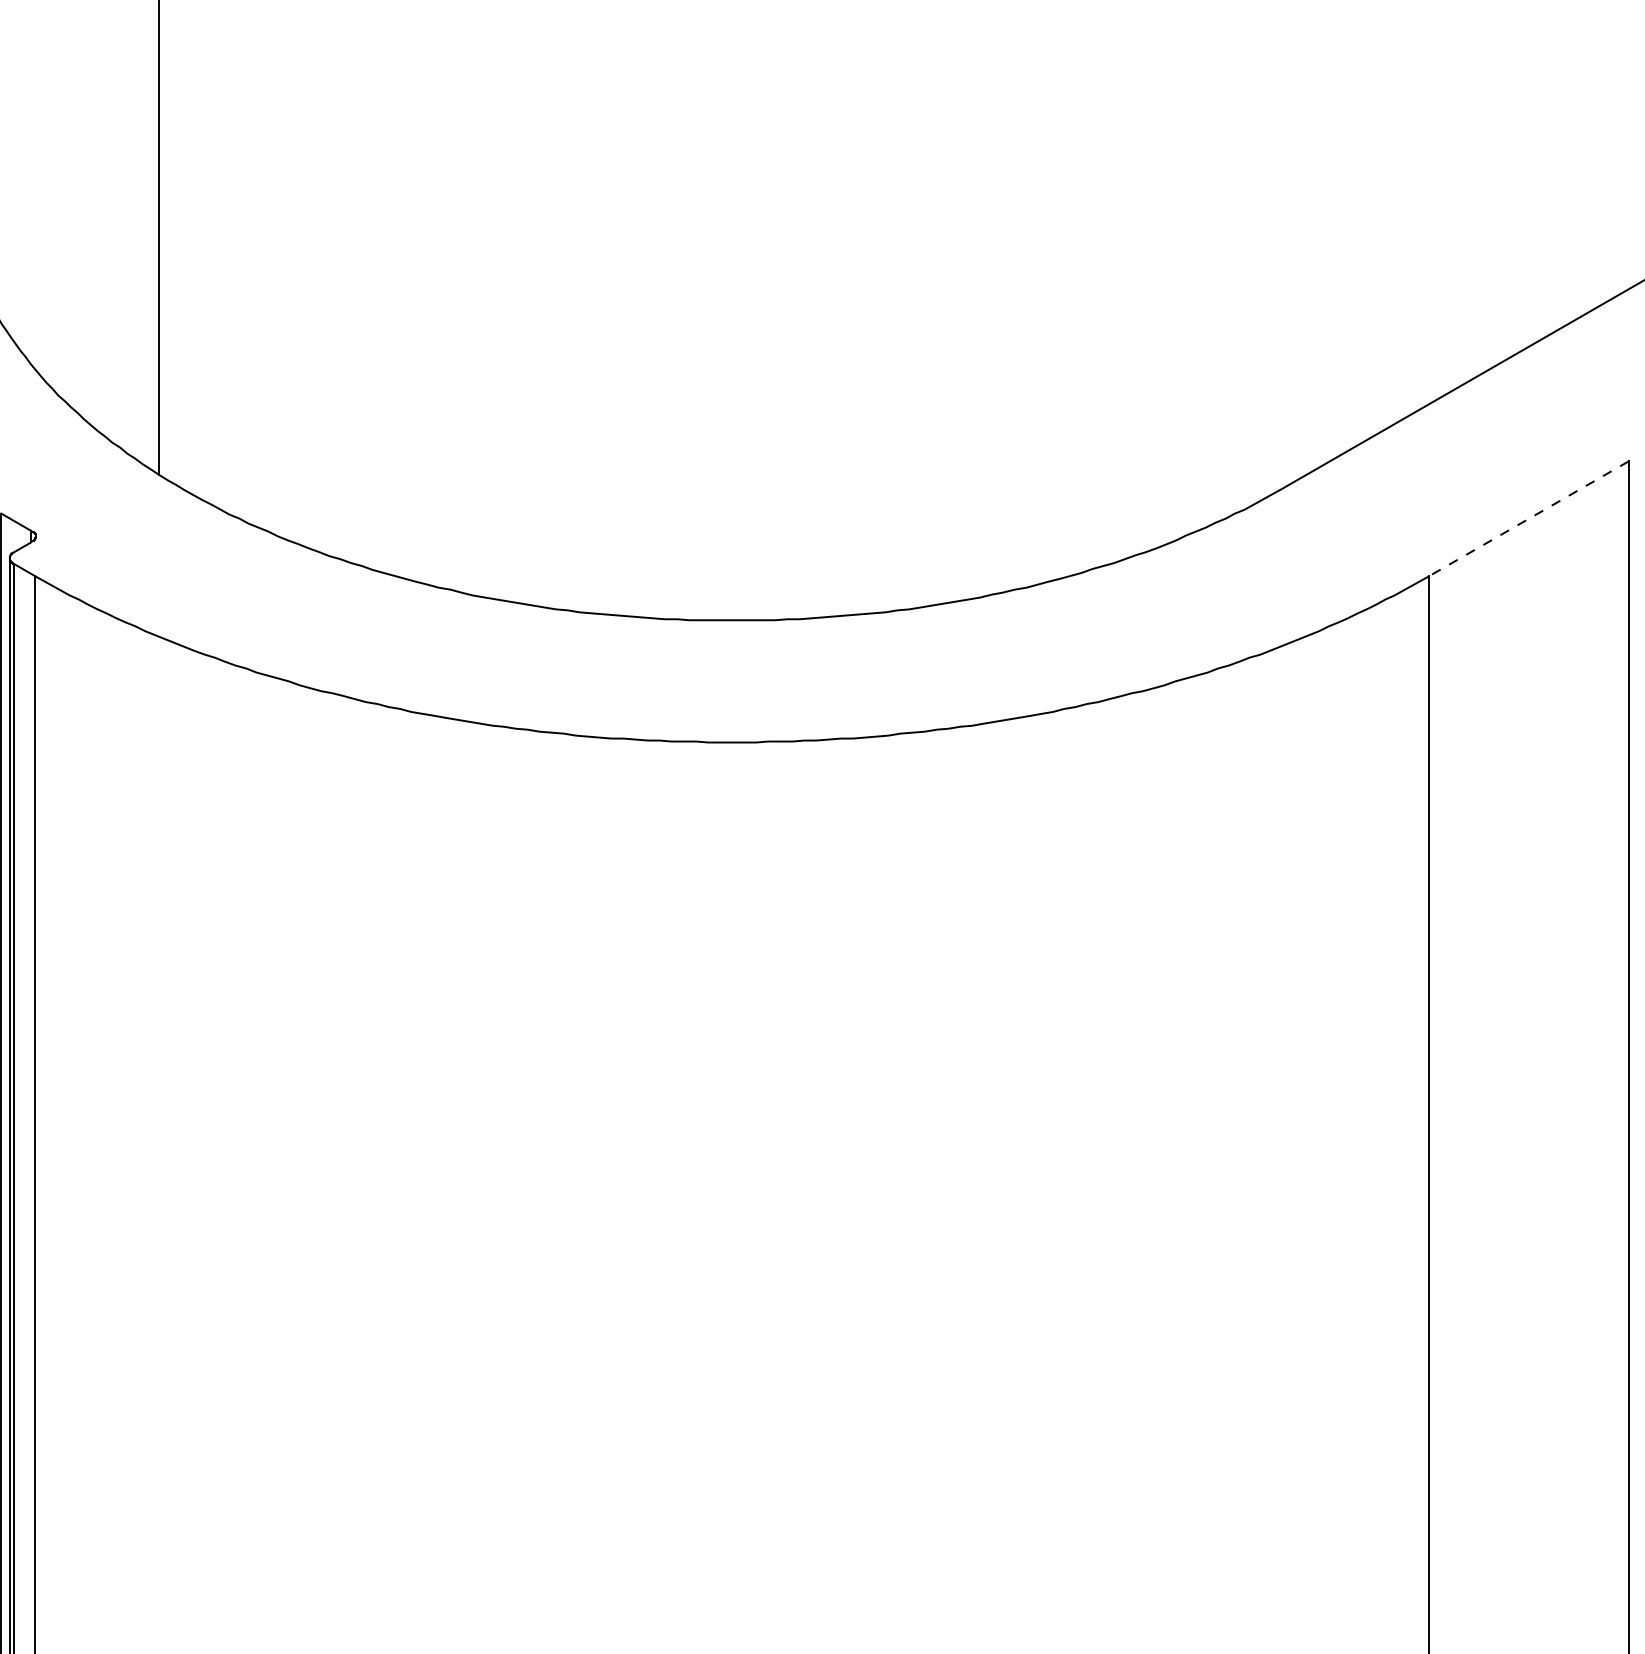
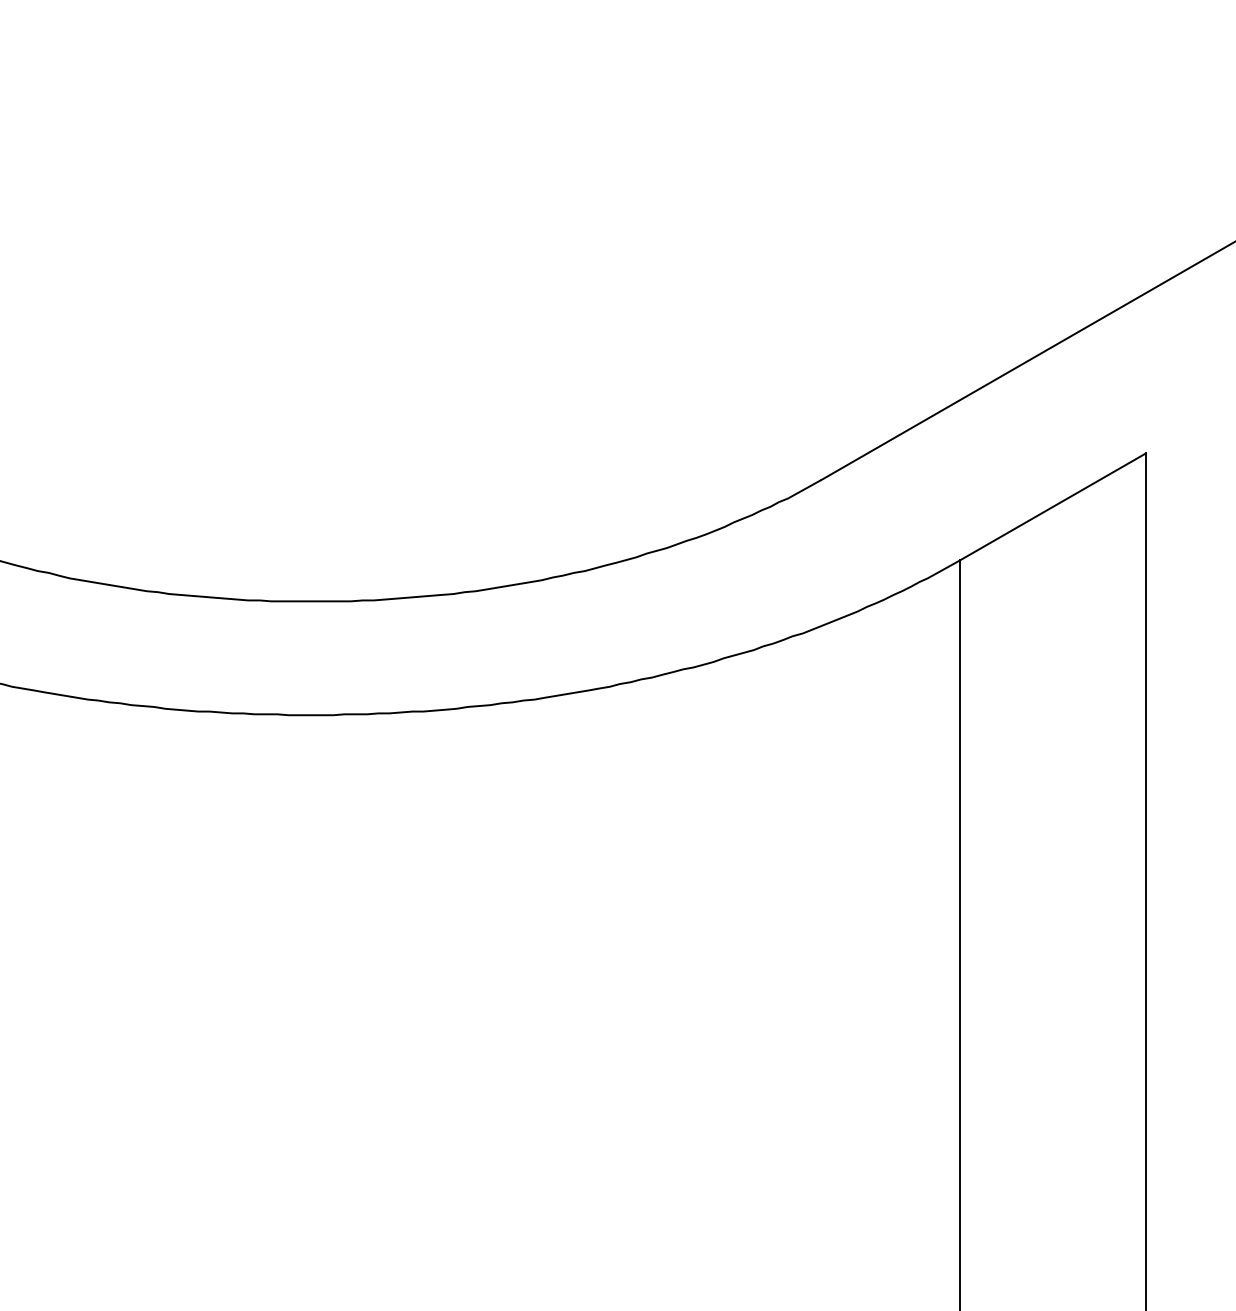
line: (1529, 518) -> (1053, 506), dashed -> solid

